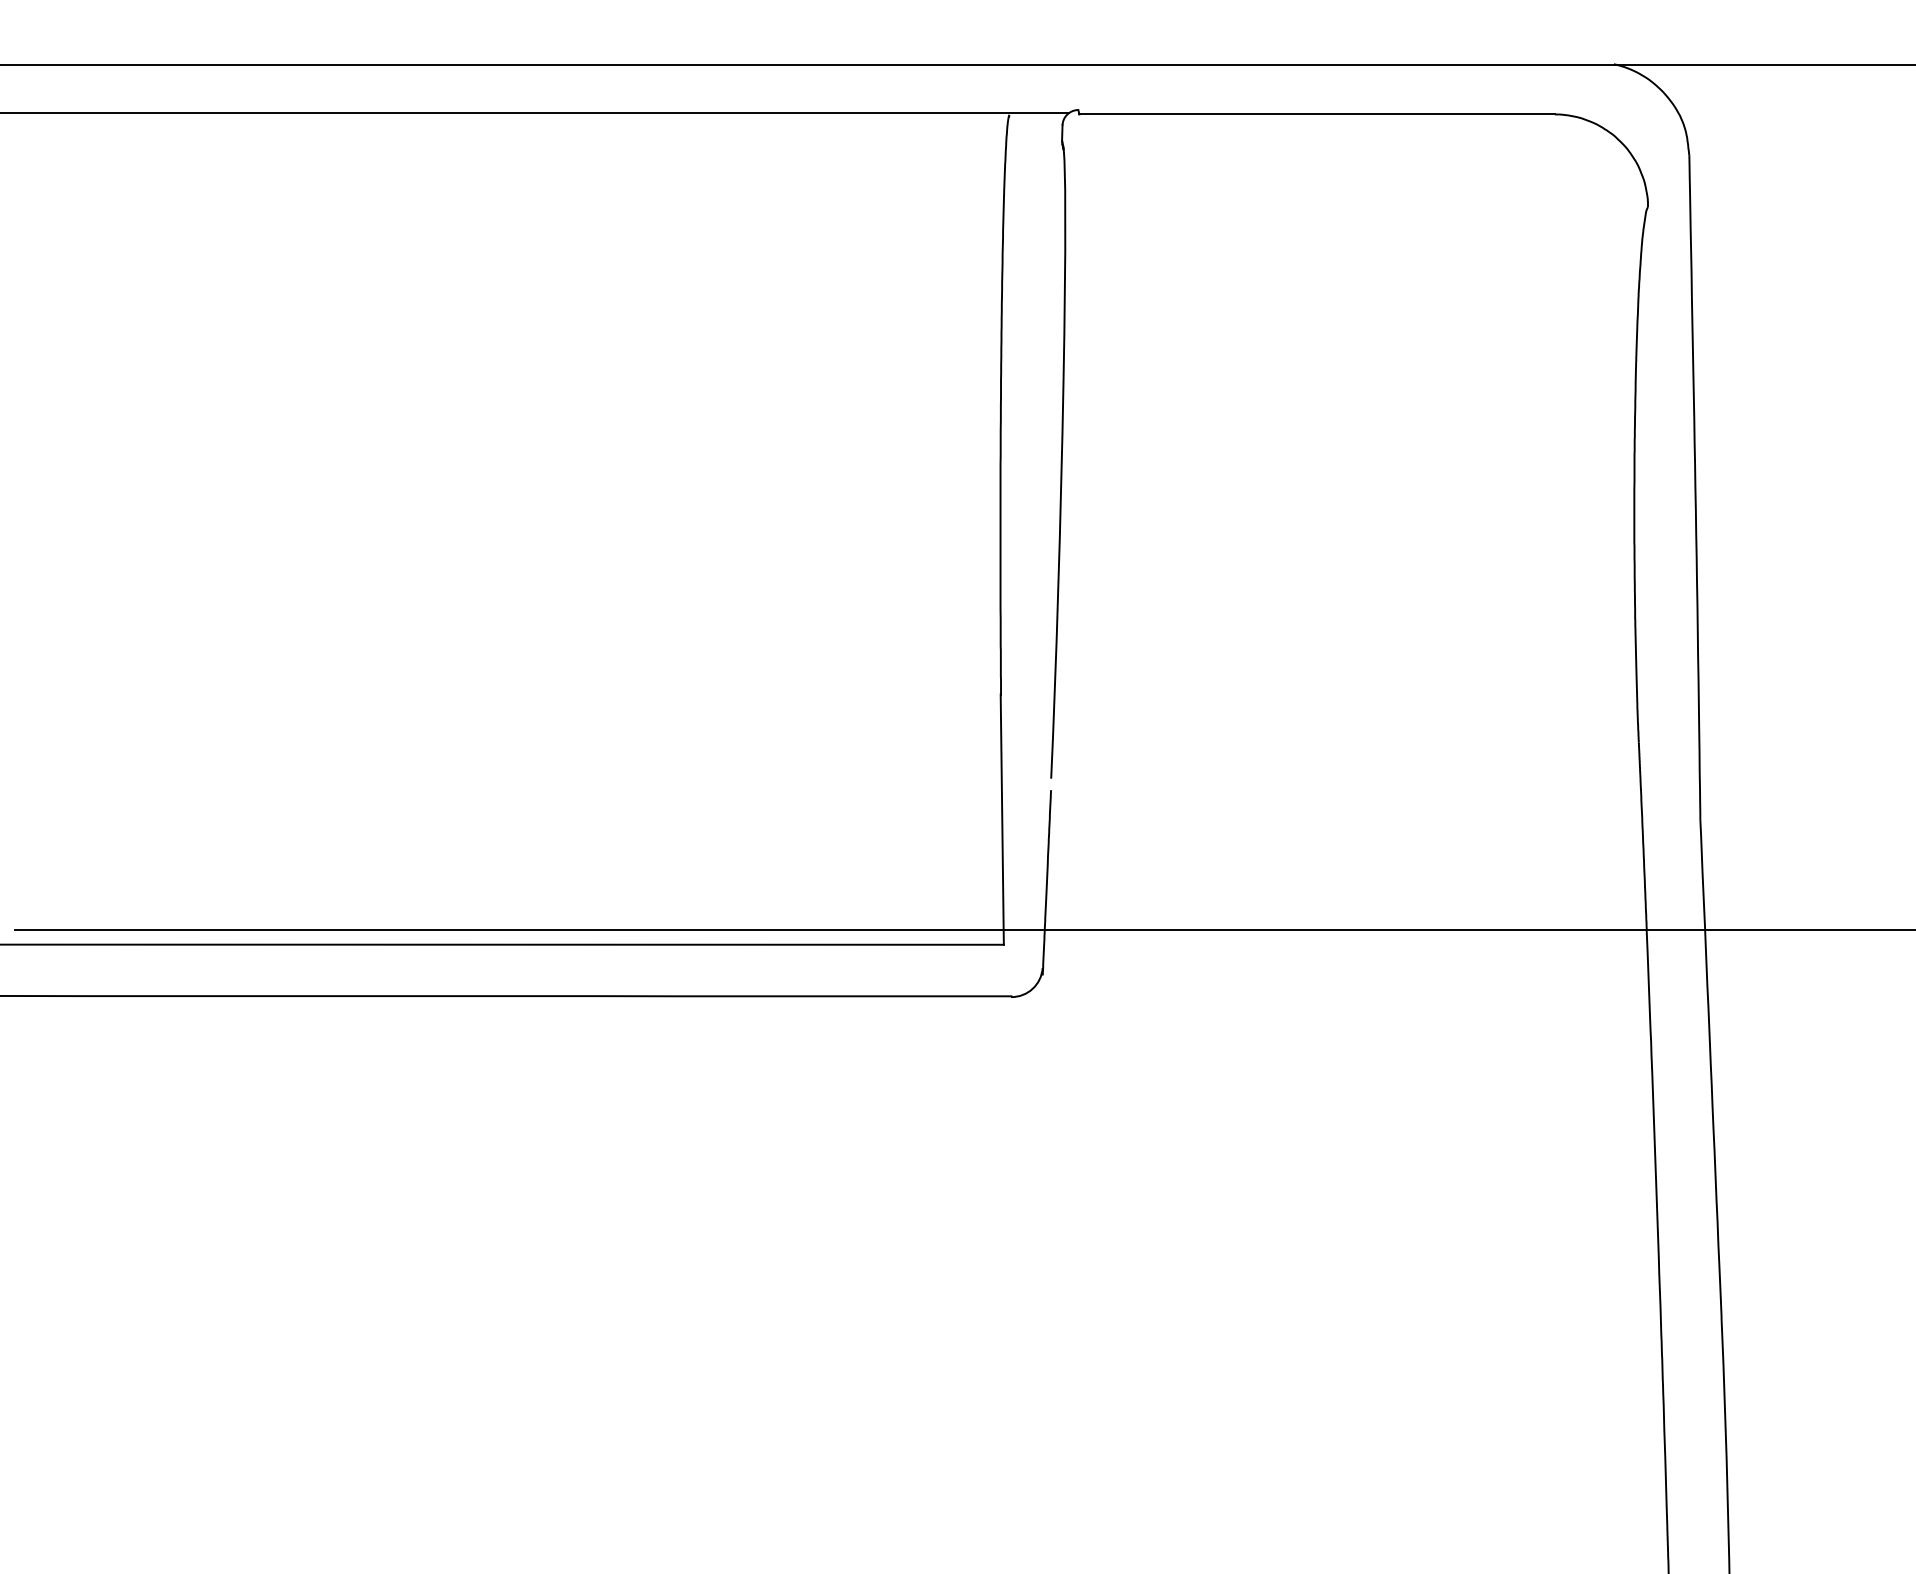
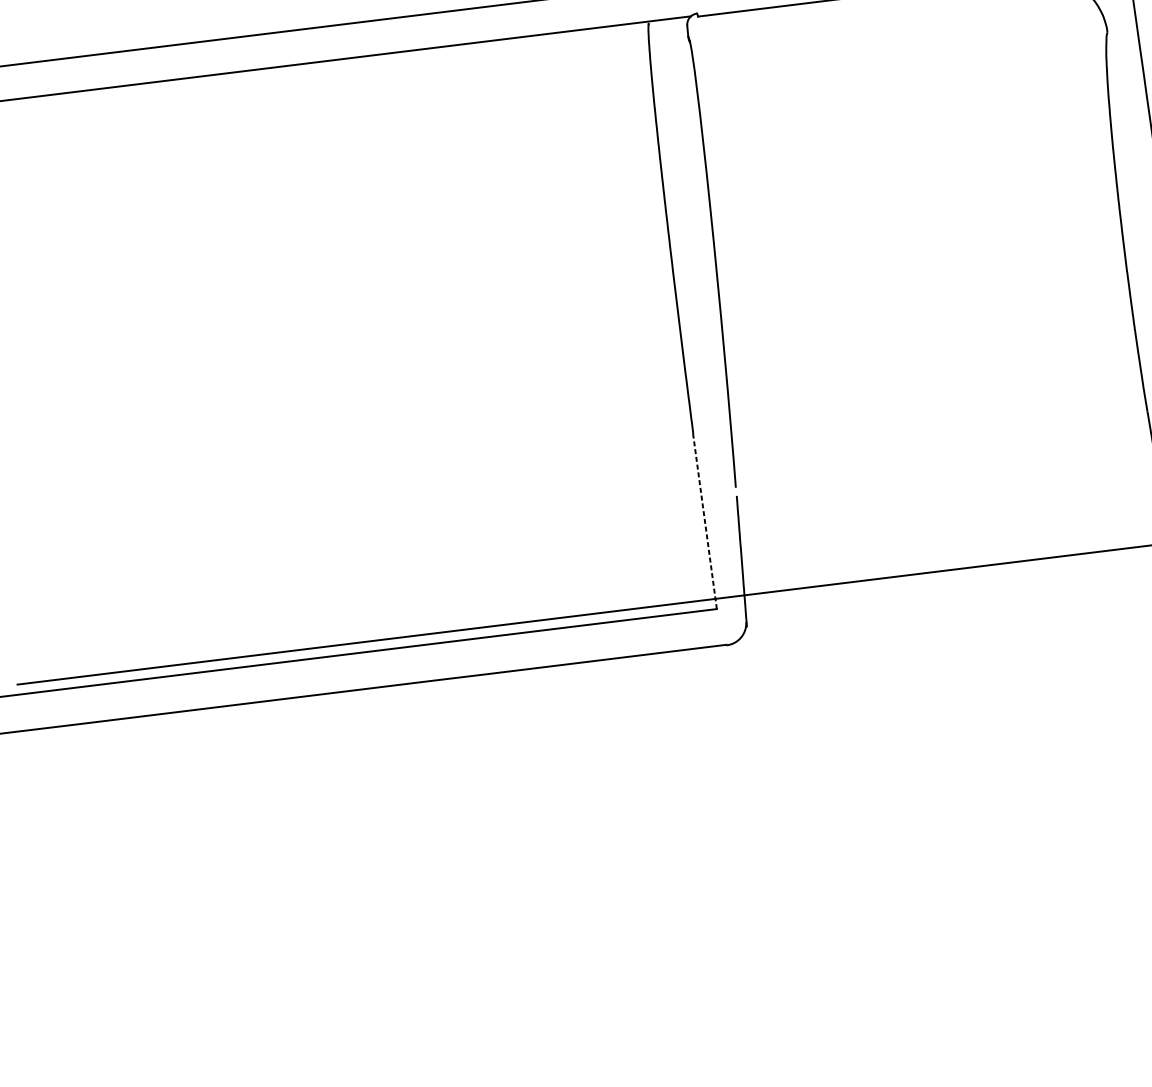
line: (1002, 819) -> (705, 520), solid -> dashed

